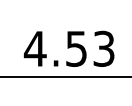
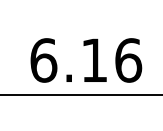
text: (69, 48) -> (85, 59), 4.53 -> 6.16

